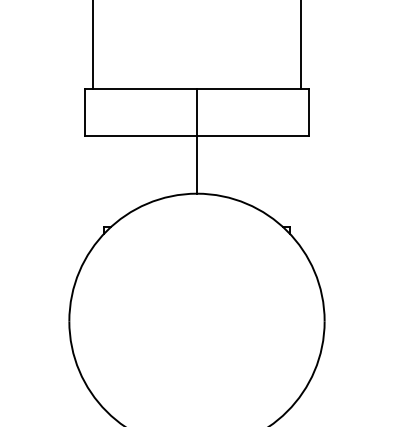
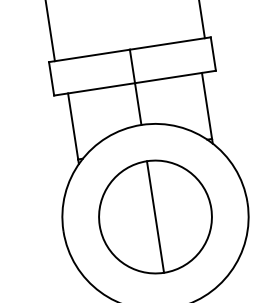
line: (104, 181) -> (73, 126), added
line: (289, 181) -> (206, 105), added
part: (196, 321) -> (155, 217), added

